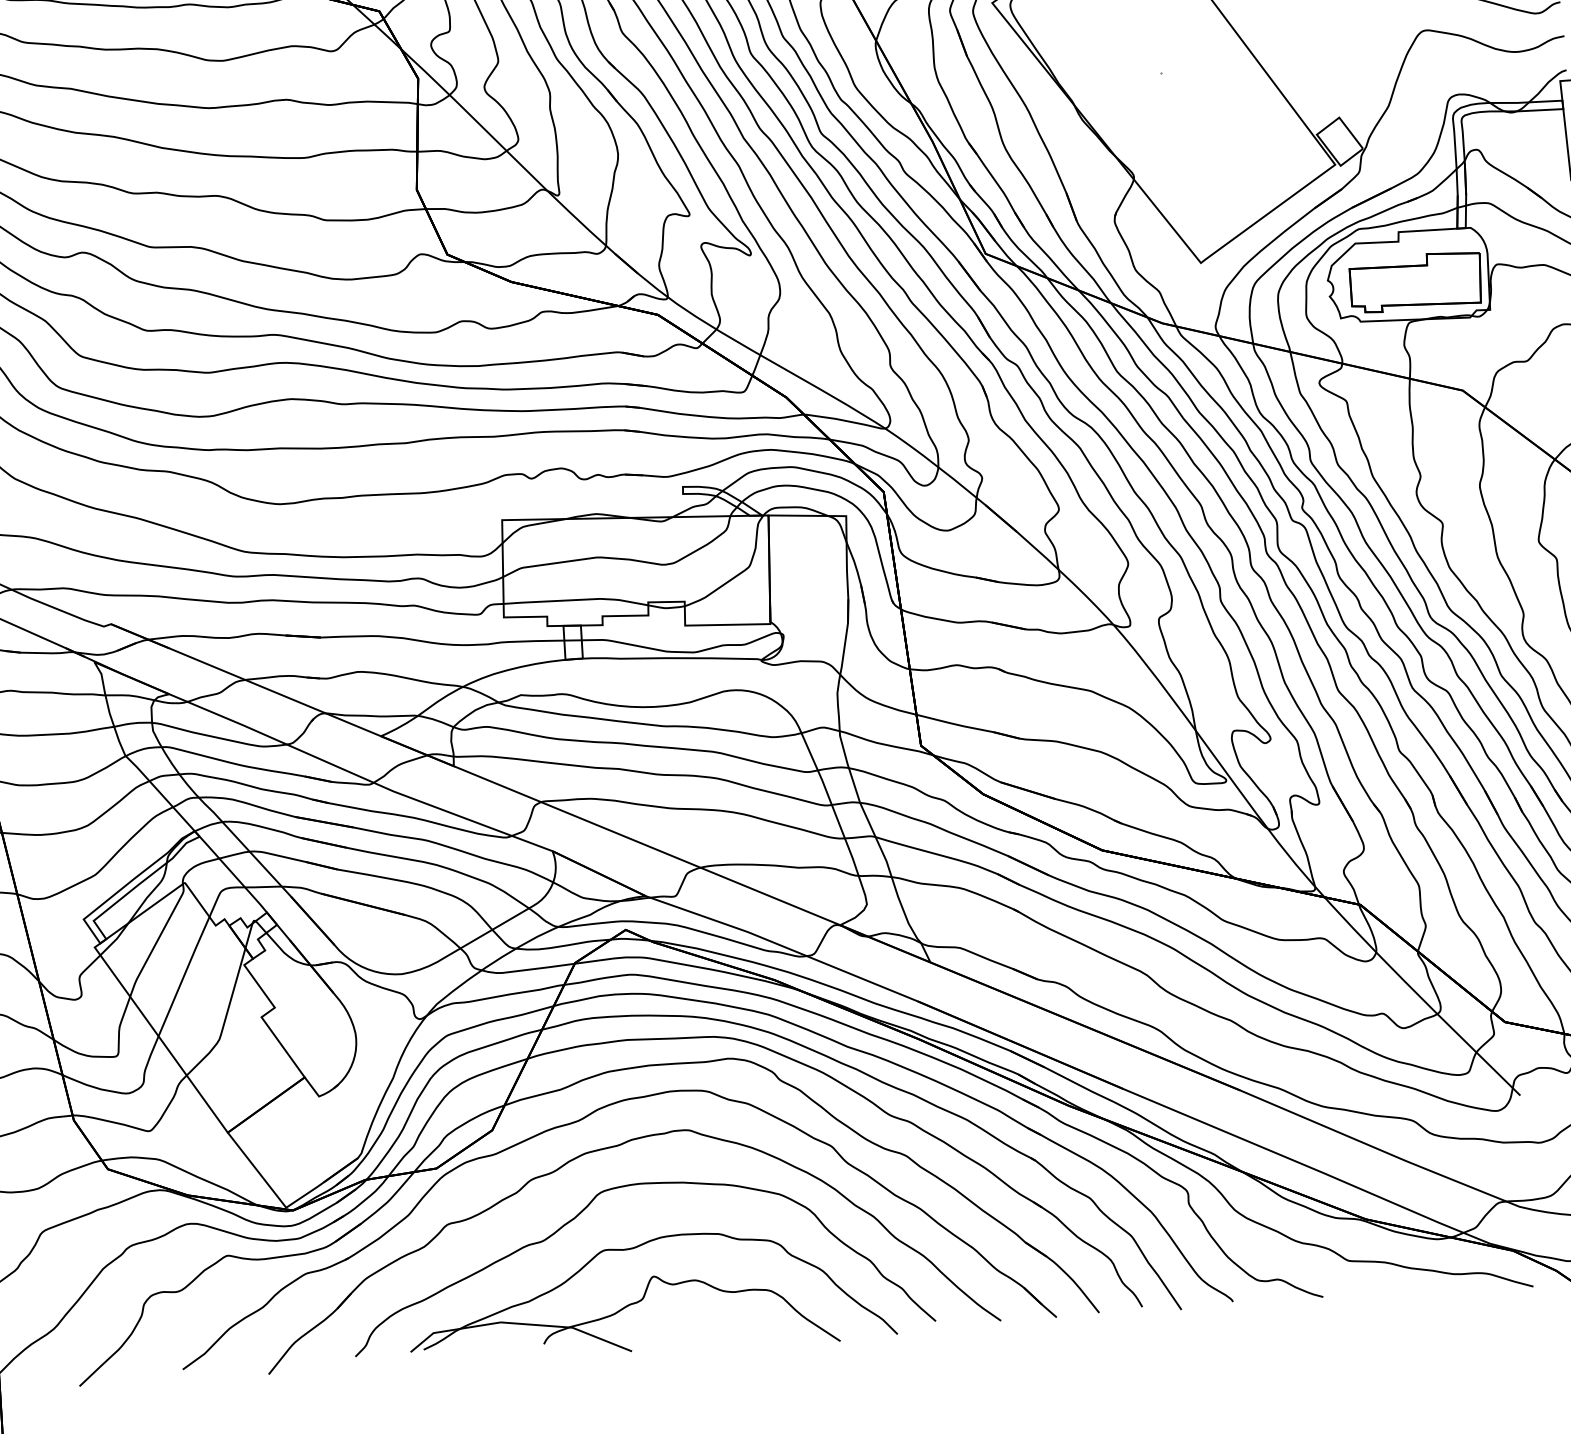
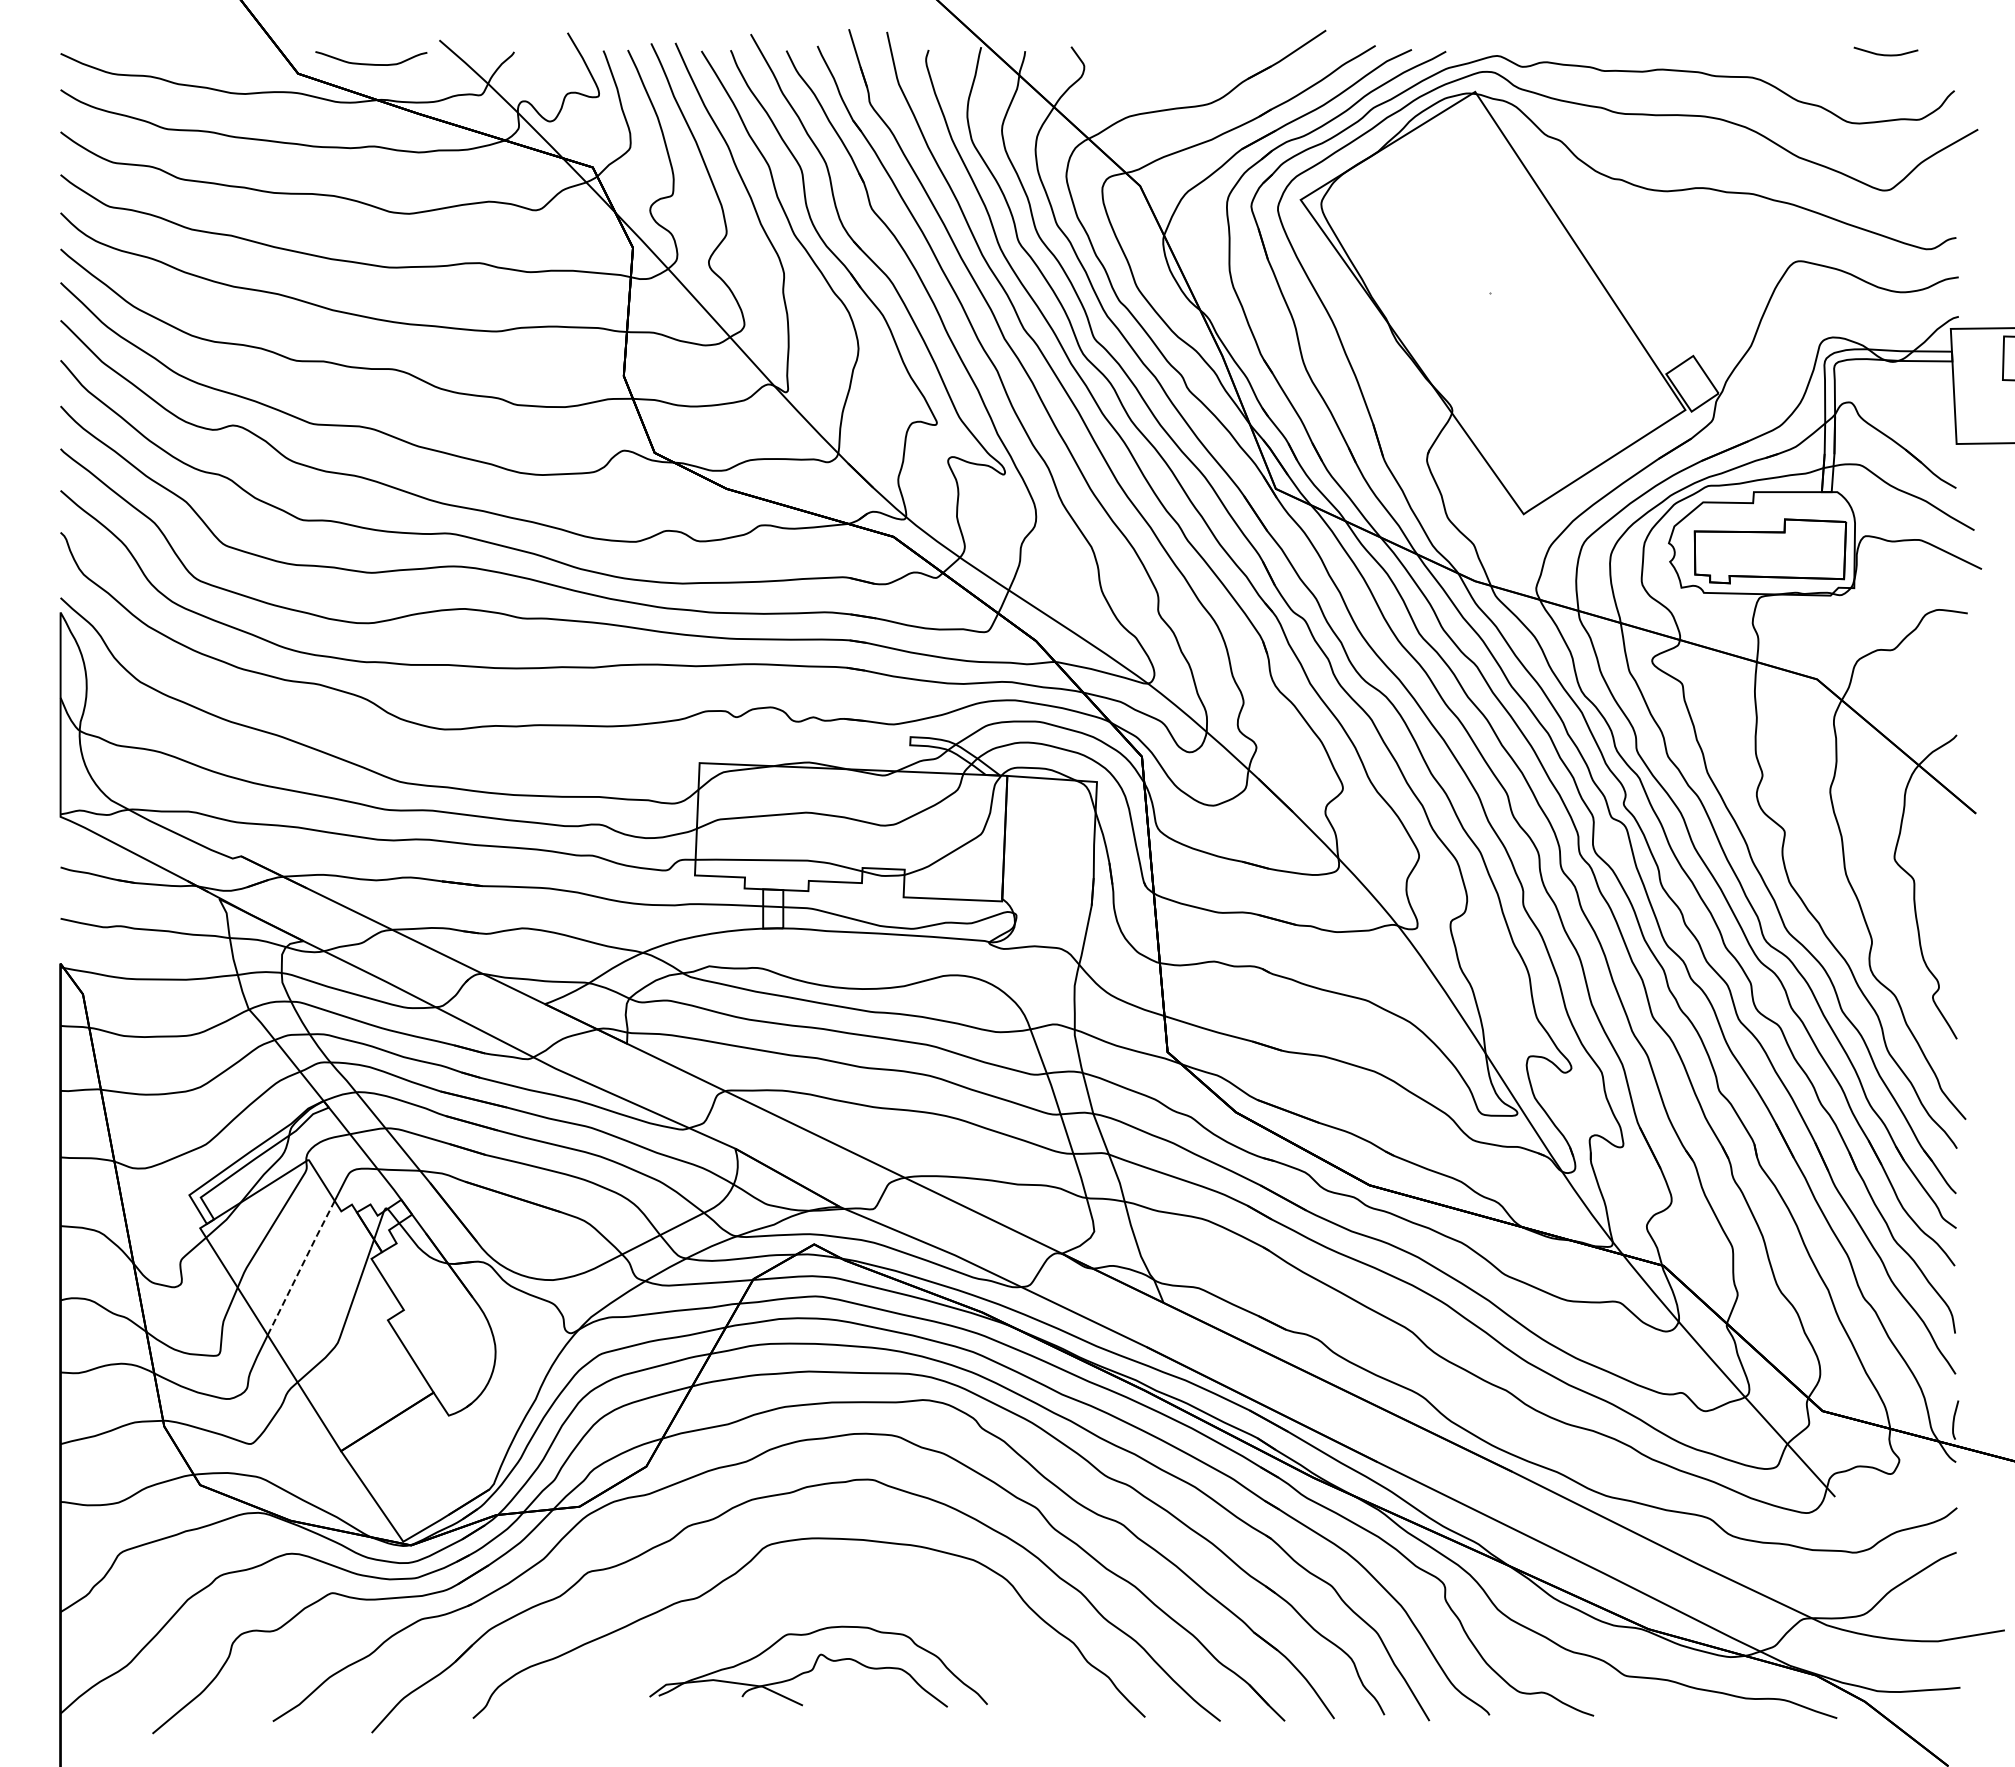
line: (184, 976) -> (301, 1267), solid -> dashed
part: (651, 1294) -> (818, 1666), size x0.6

